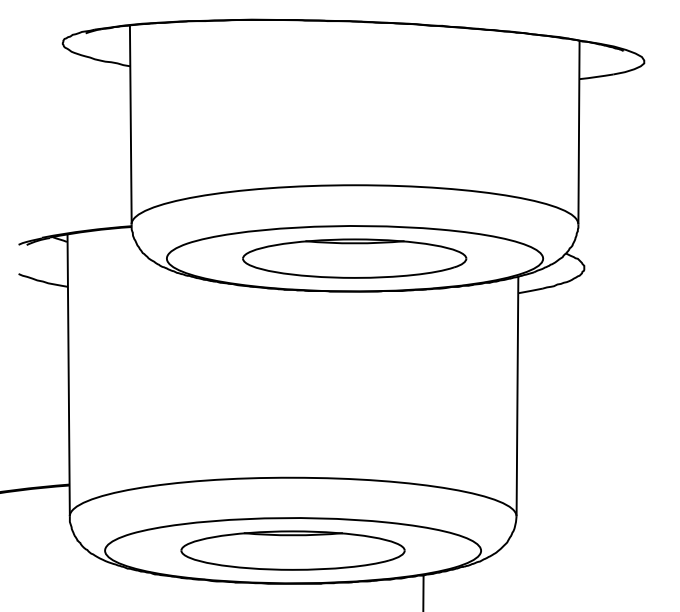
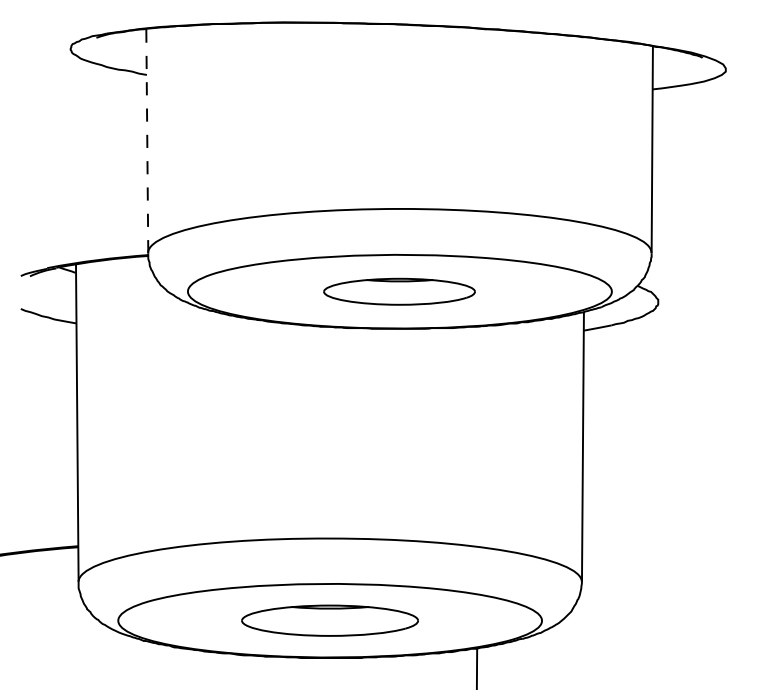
line: (130, 124) -> (147, 140), solid -> dashed
part: (354, 258) -> (399, 291), size x0.6
part: (292, 550) -> (329, 620), size x0.7

